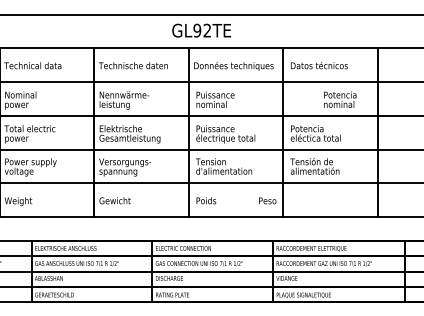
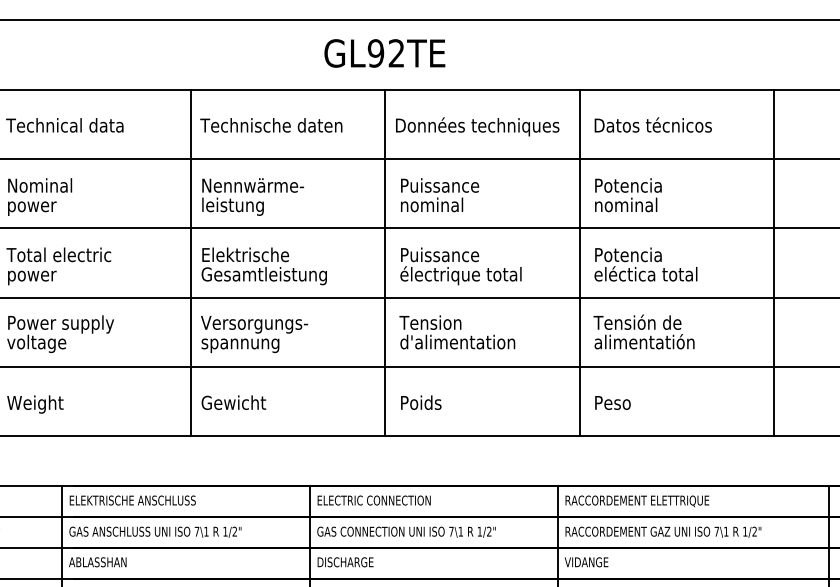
text: (201, 30) -> (384, 53), moved
text: (340, 99) -> (628, 194), moved
text: (267, 200) -> (612, 402), moved

